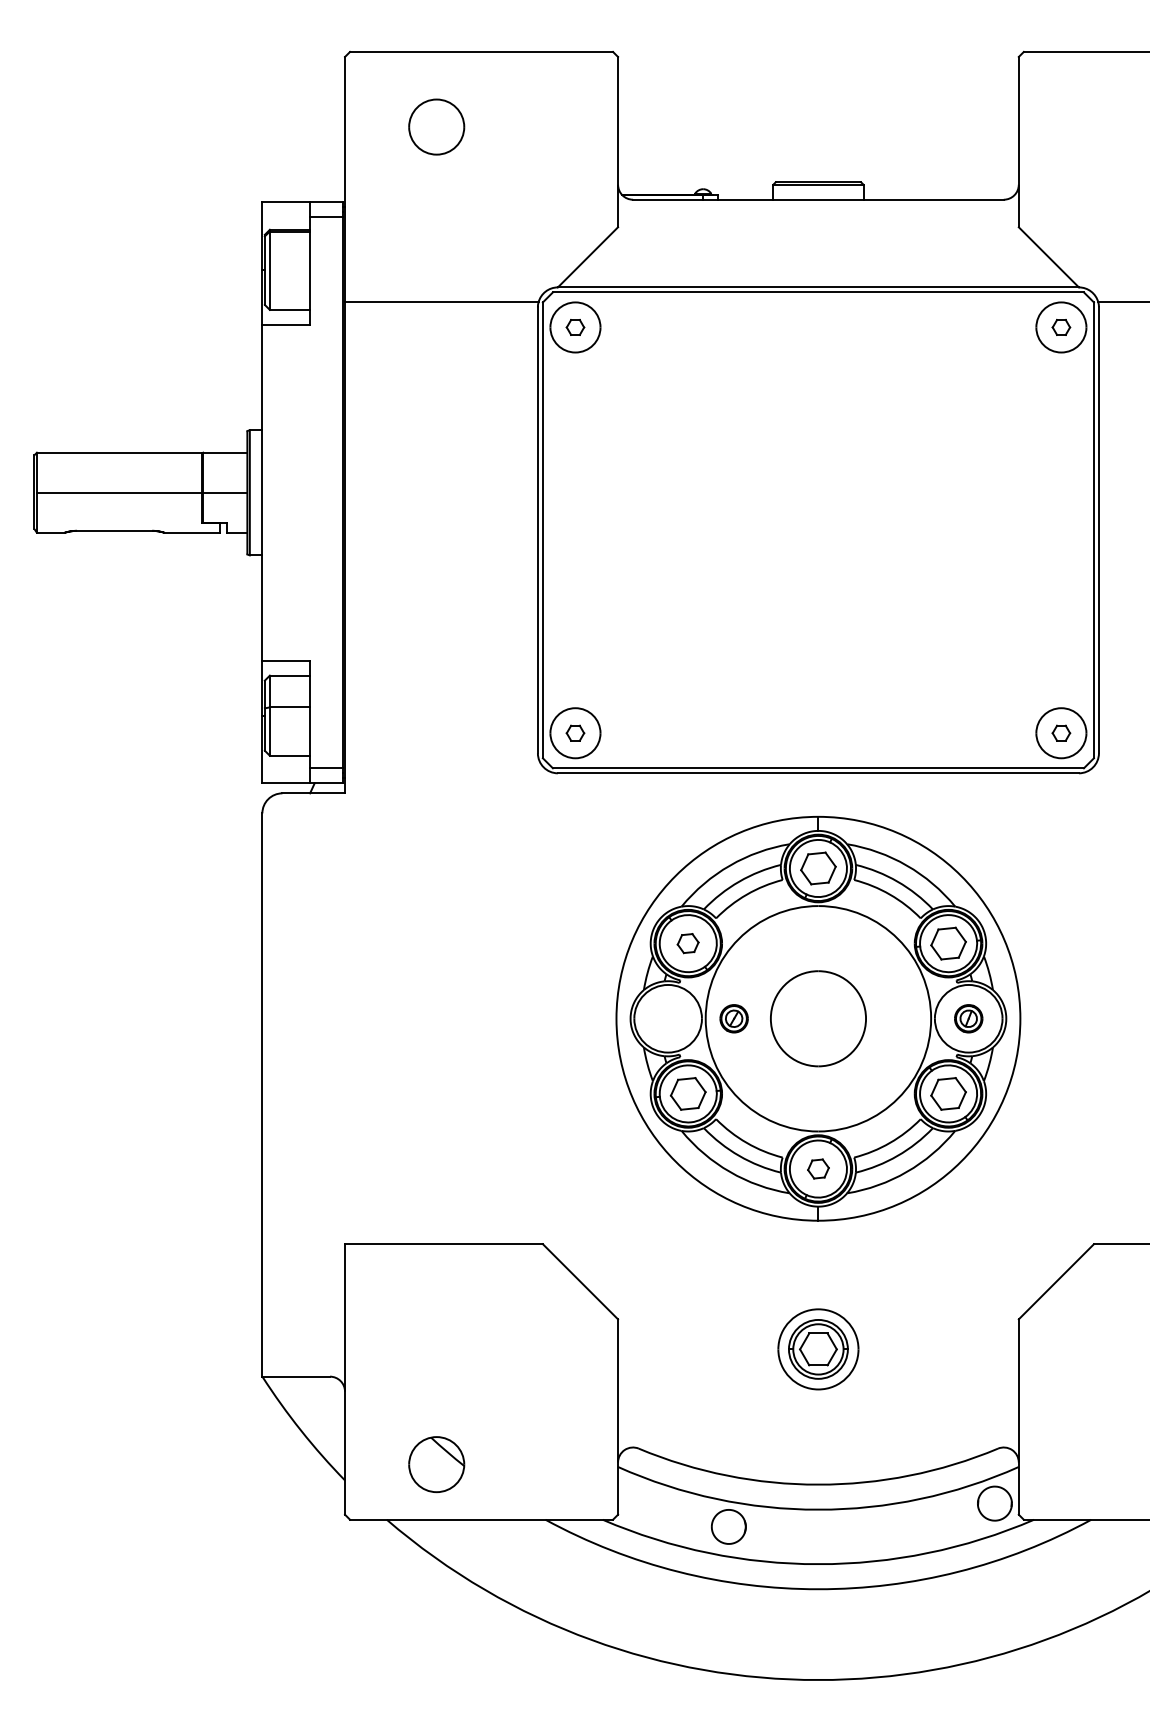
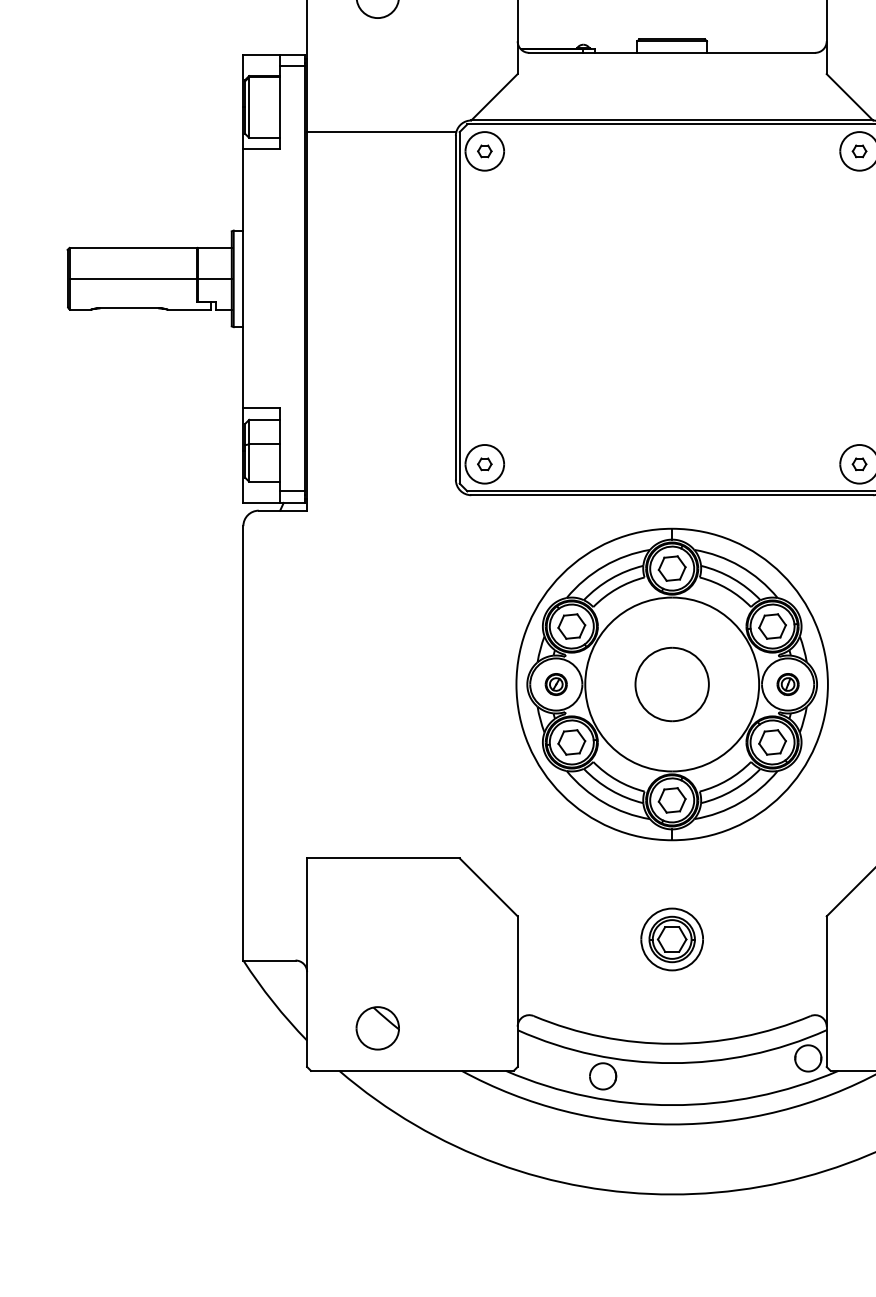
part: (687, 943) -> (571, 626), size x1.67
part: (733, 1018) -> (555, 684), moved
part: (818, 1168) -> (672, 799), size x1.67

